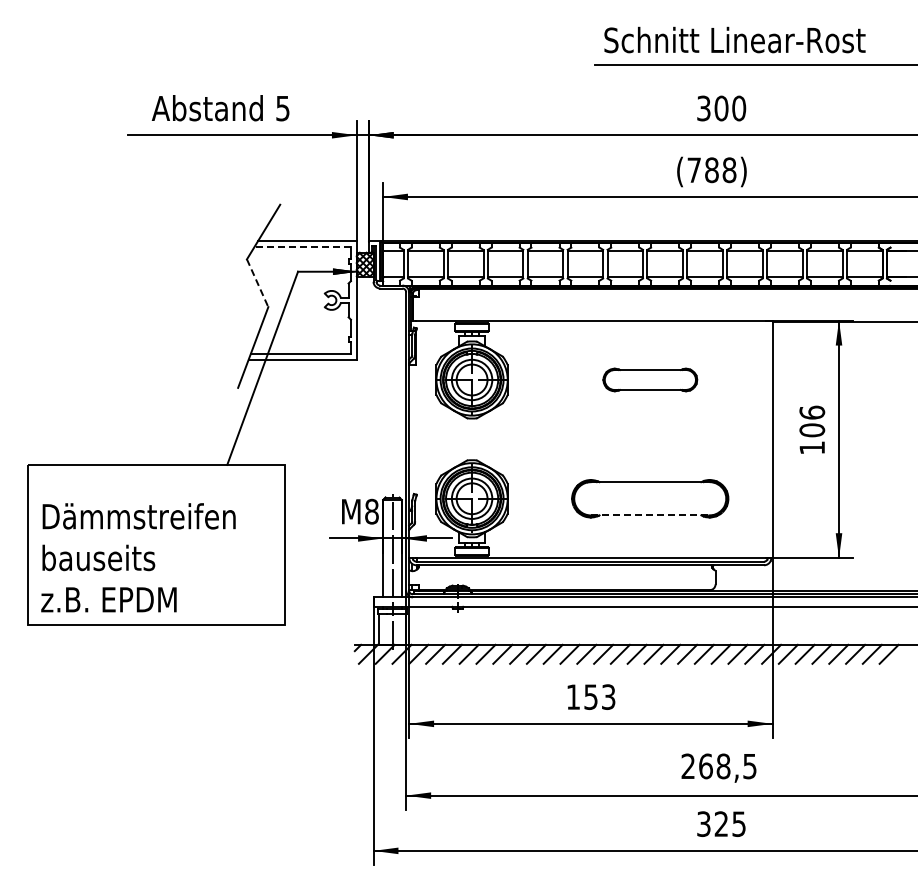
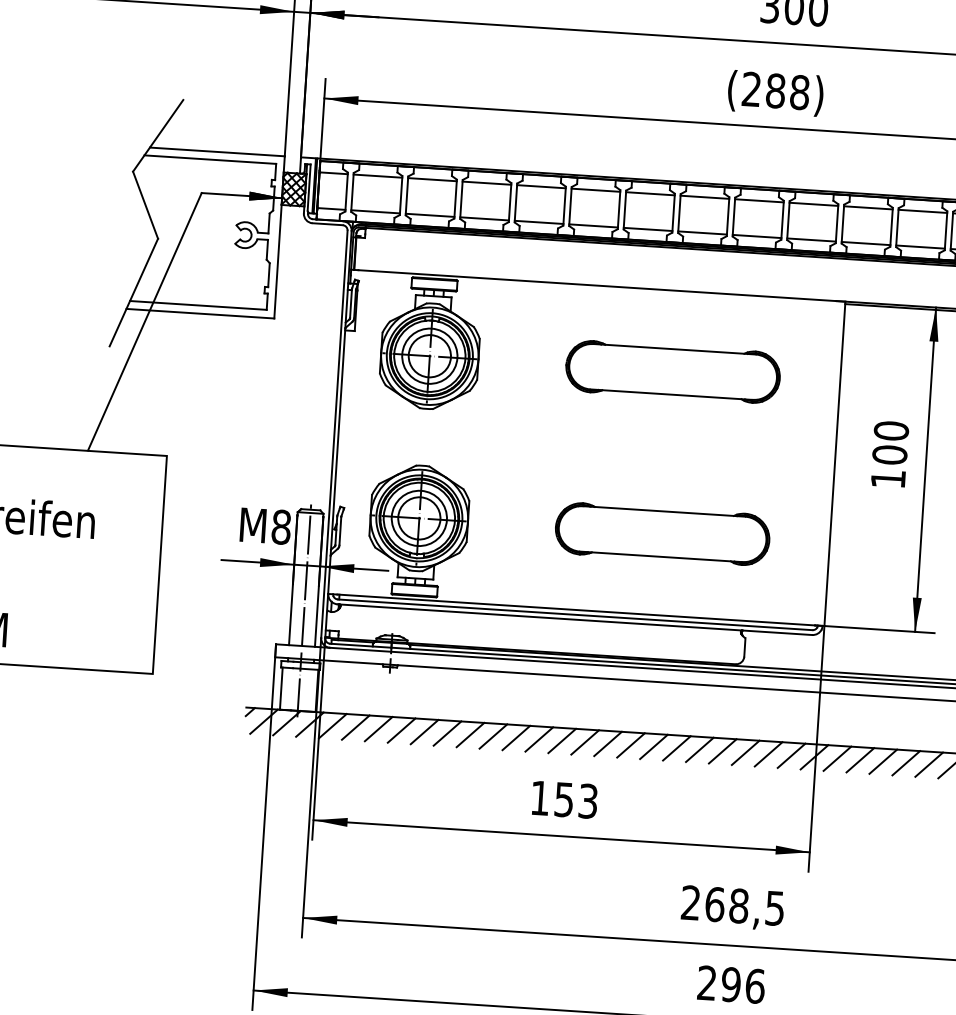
text: (693, 169) -> (750, 88), 788 -> 288
line: (302, 246) -> (210, 158), dashed -> solid
line: (257, 283) -> (145, 205), dashed -> solid
part: (650, 379) -> (673, 371), size x1.67
text: (811, 412) -> (890, 430), 106 -> 100
line: (650, 515) -> (661, 557), dashed -> solid
text: (721, 824) -> (731, 985), 325 -> 296

